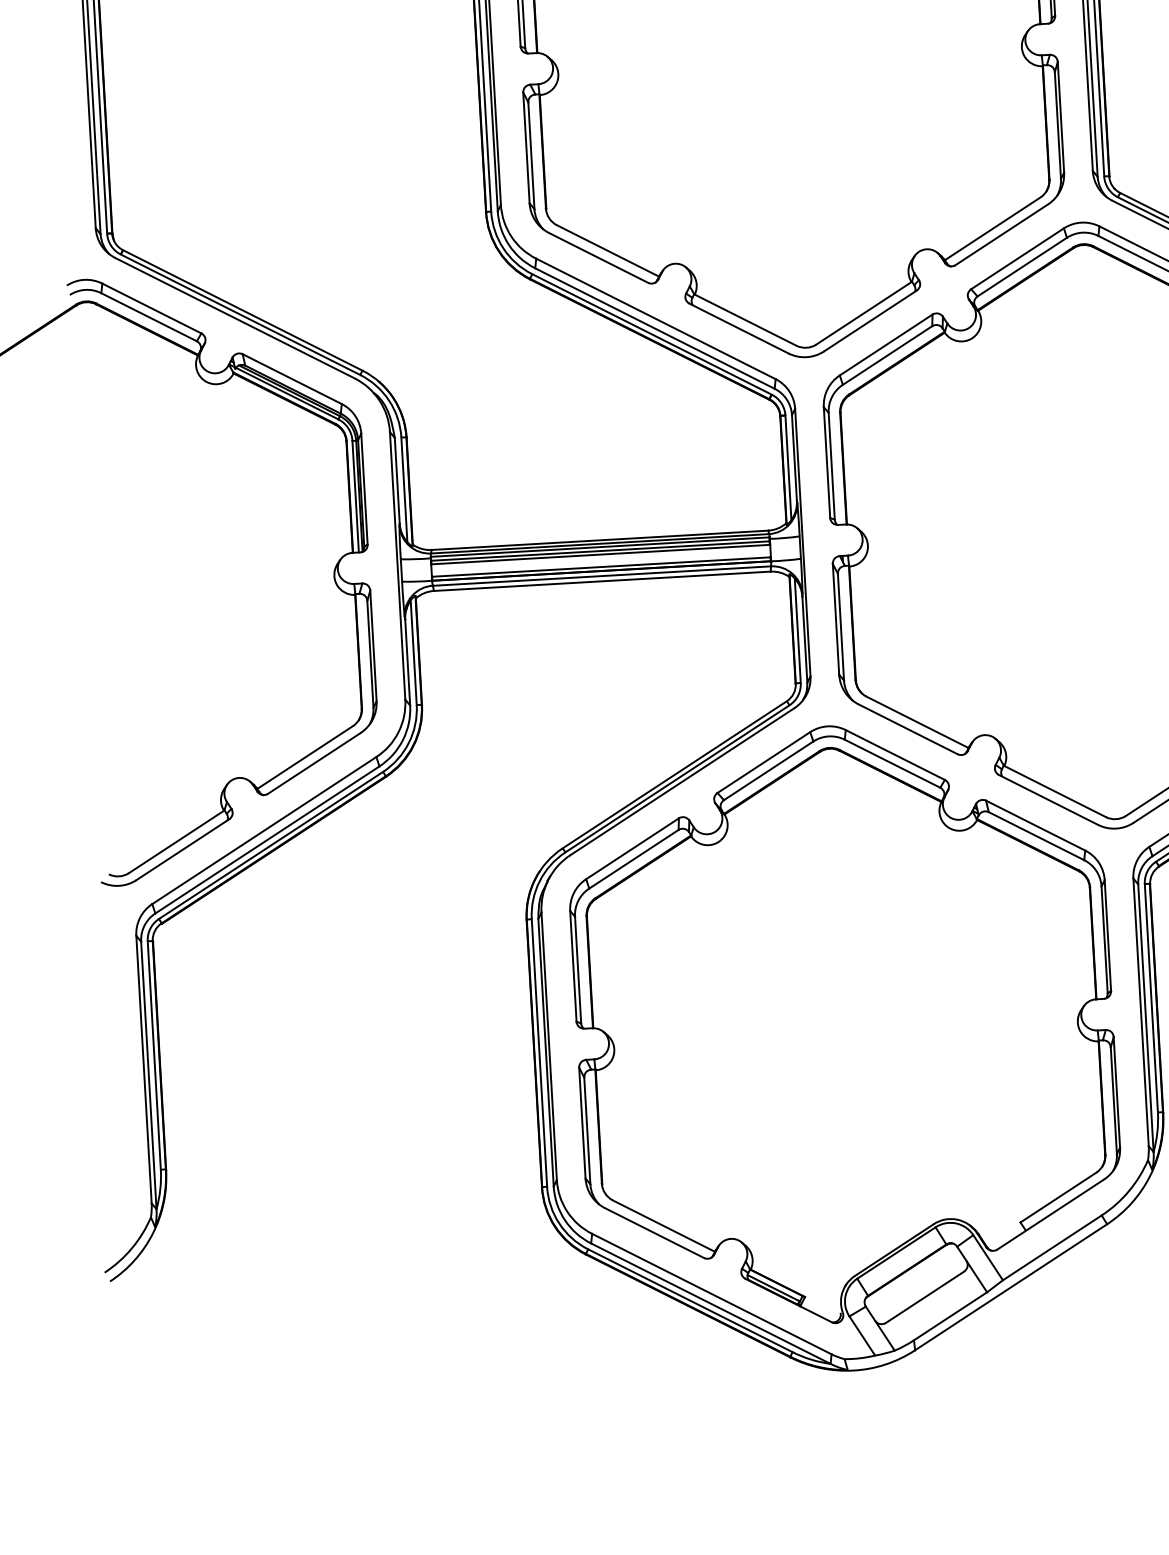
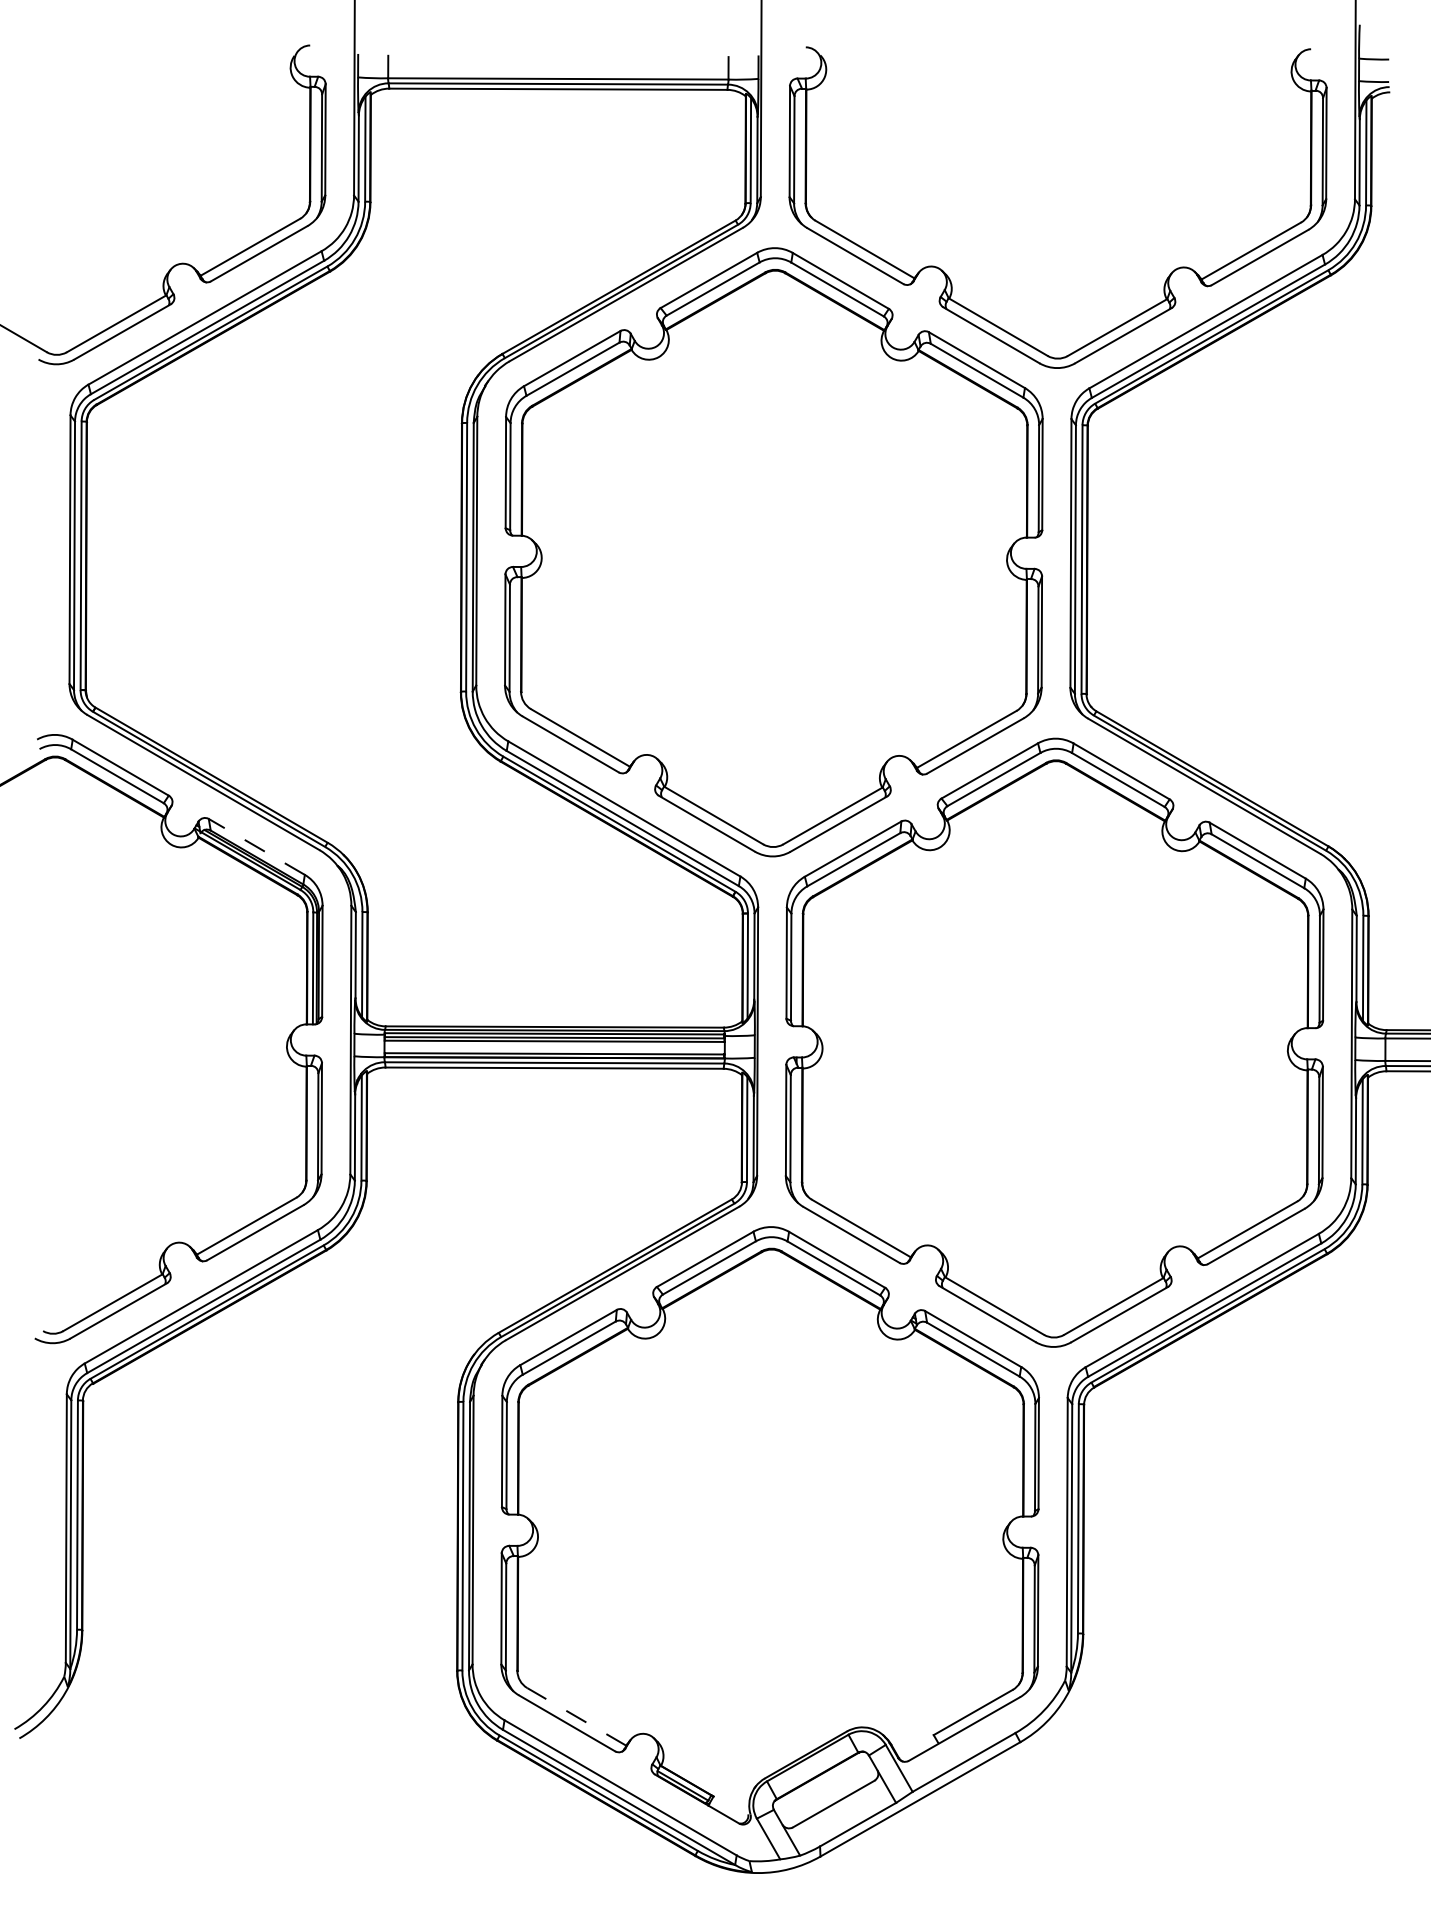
line: (291, 378) -> (256, 846), solid -> dashed
line: (663, 1225) -> (576, 1716), solid -> dashed

